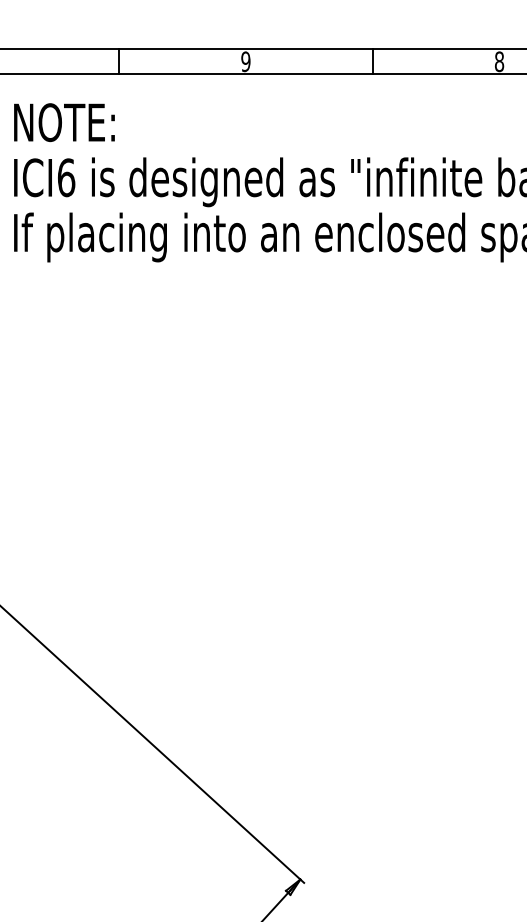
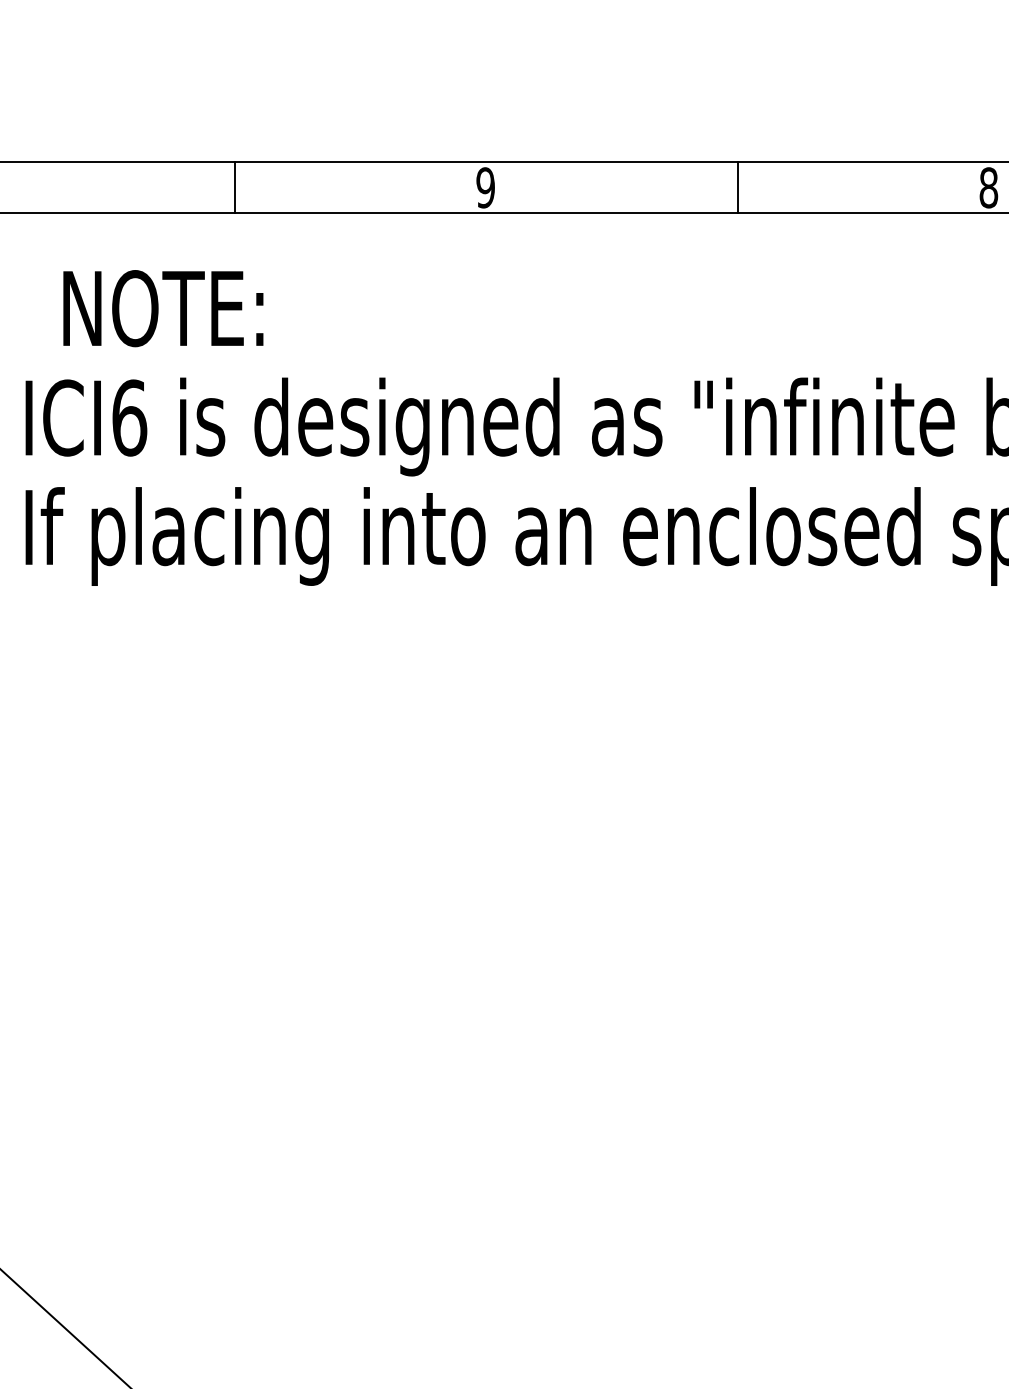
text: (64, 122) -> (163, 308), moved

